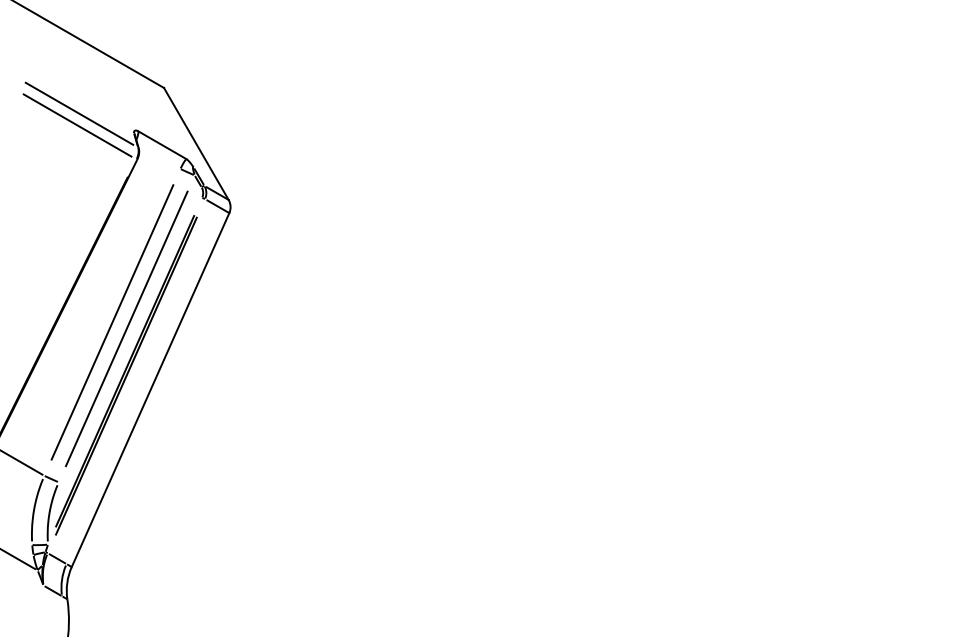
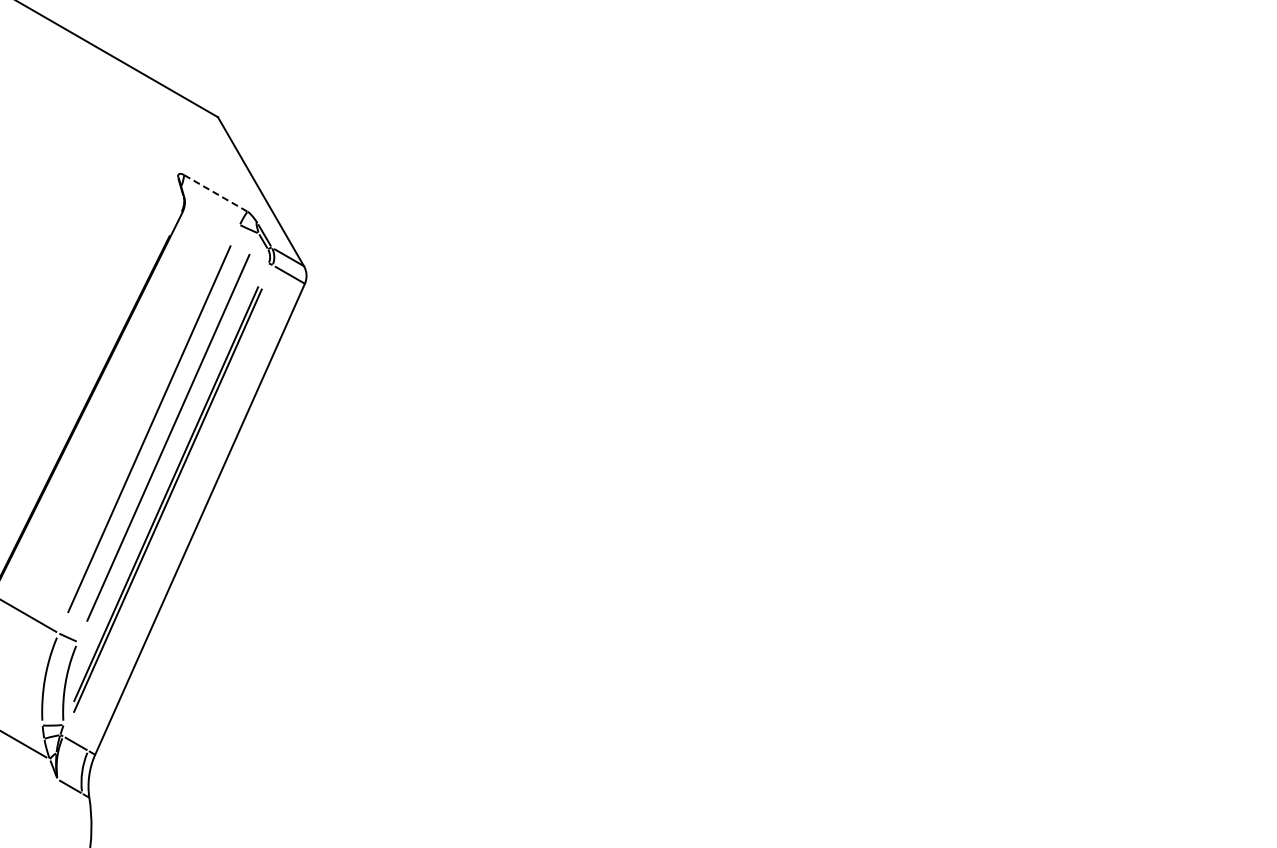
line: (79, 113) -> (105, 151), removed
line: (77, 125) -> (102, 166), removed
line: (162, 145) -> (215, 193), solid -> dashed

